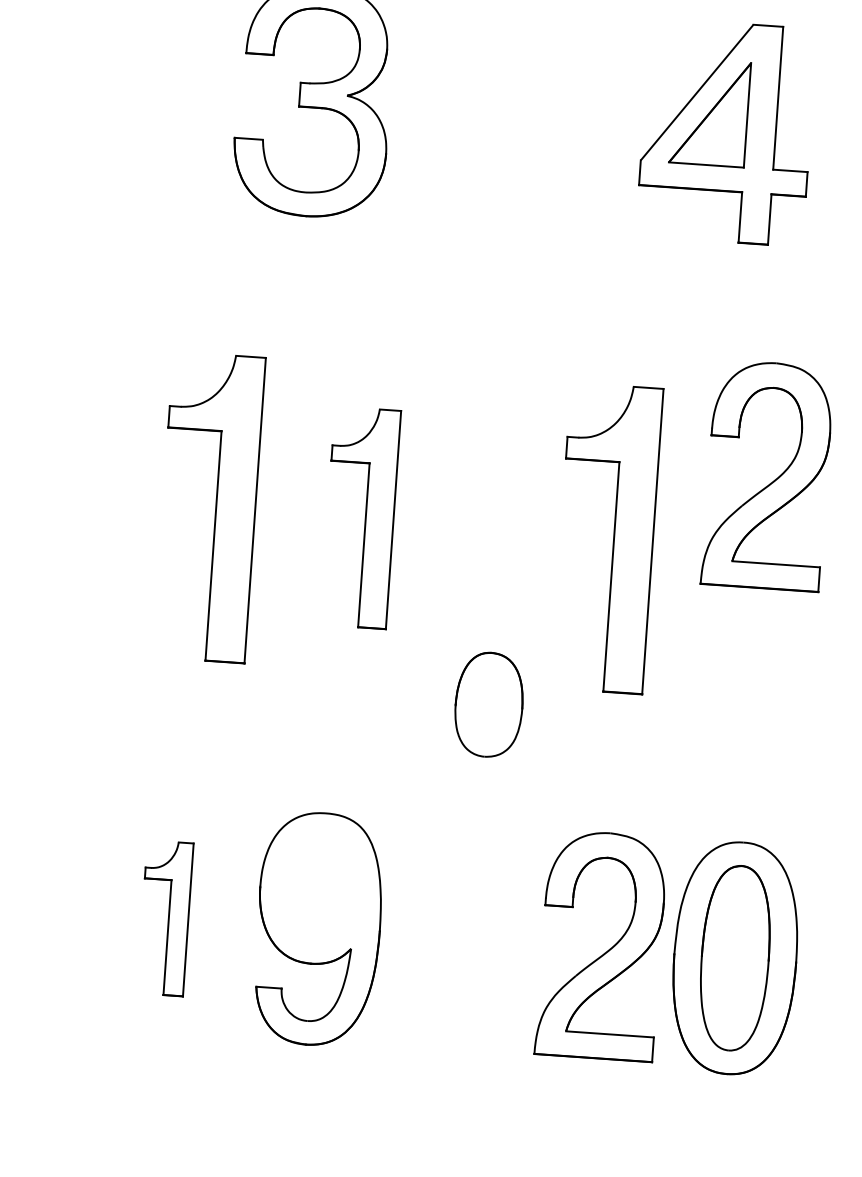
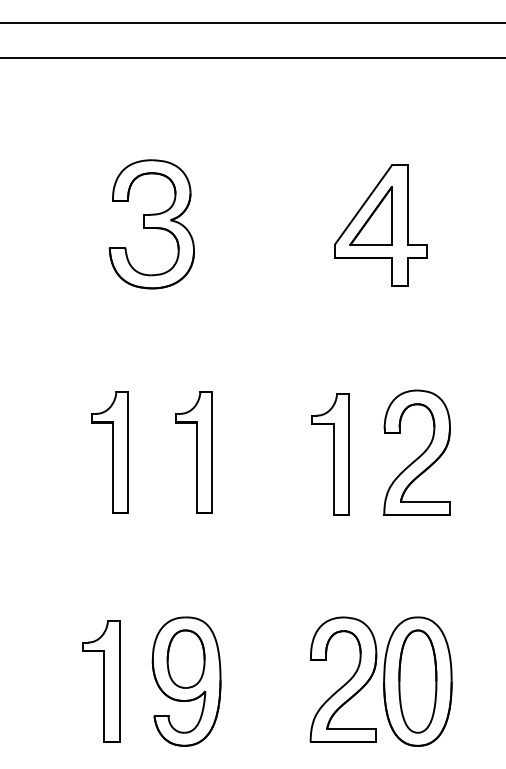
part: (766, 474) -> (416, 452), moved
part: (208, 506) -> (109, 452), size x0.71
part: (606, 537) -> (330, 454), size x0.71
part: (488, 703) -> (185, 658), moved
part: (165, 918) -> (101, 681), size x1.43

